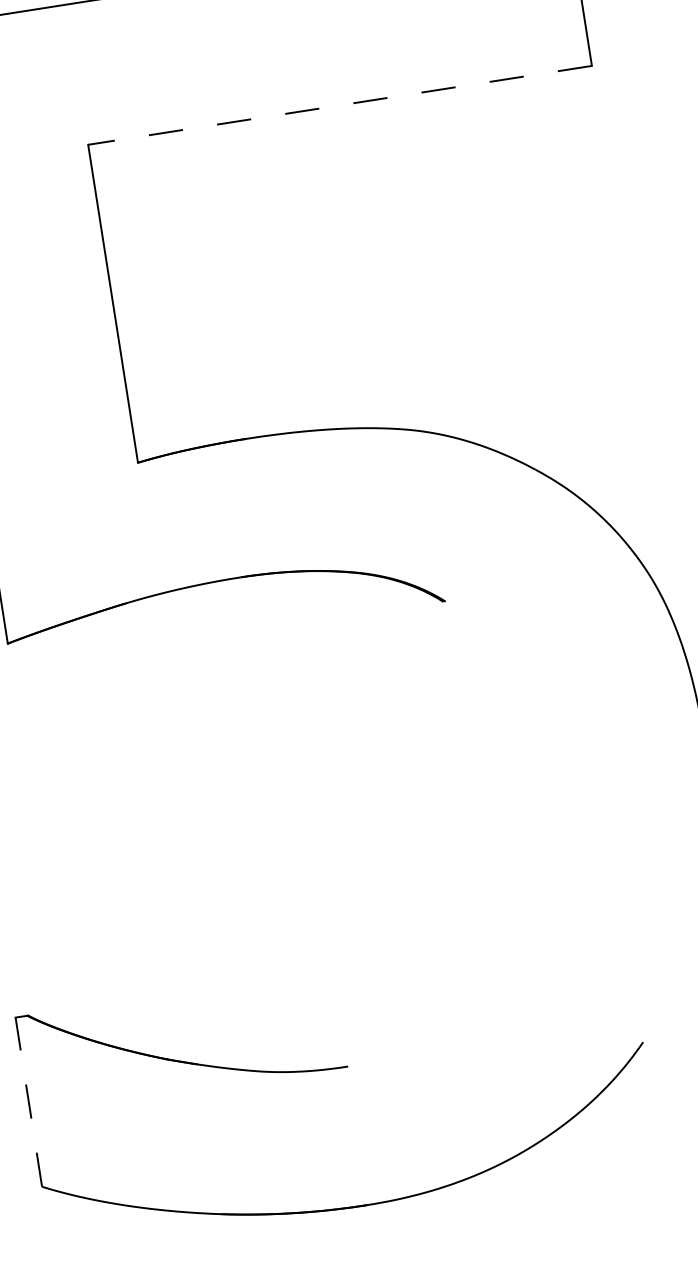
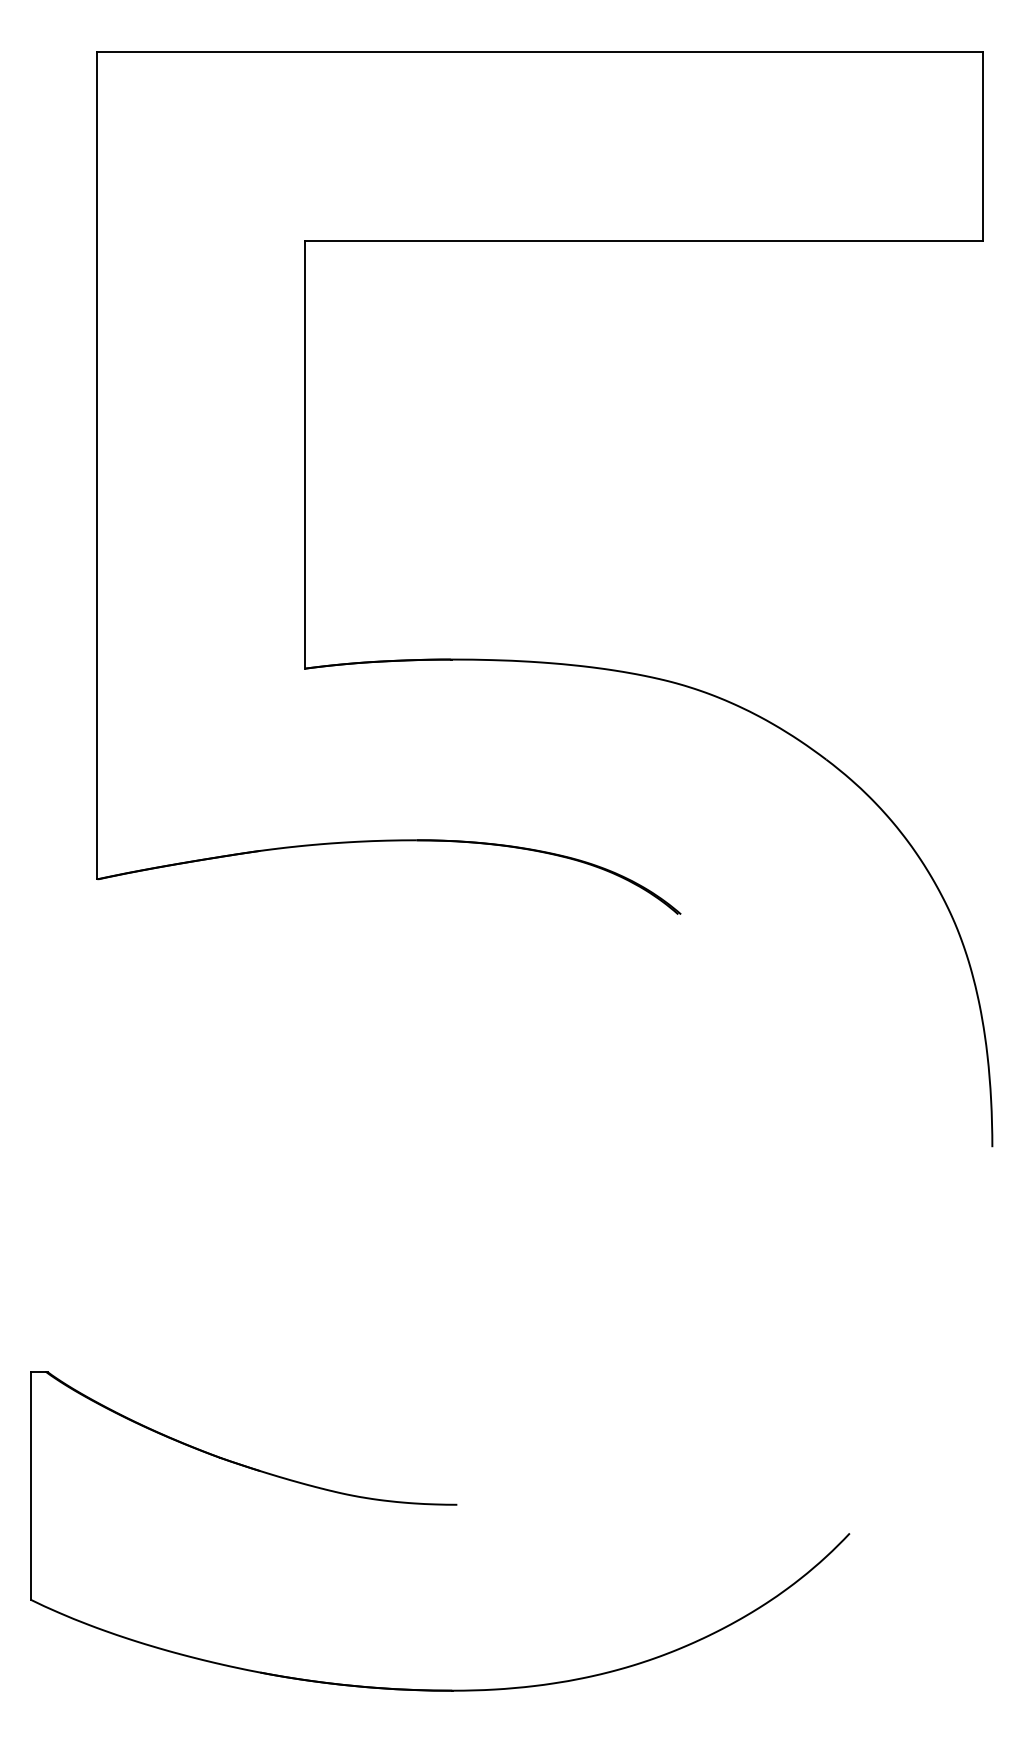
line: (340, 105) -> (644, 240), dashed -> solid
line: (28, 1101) -> (30, 1485), dashed -> solid

